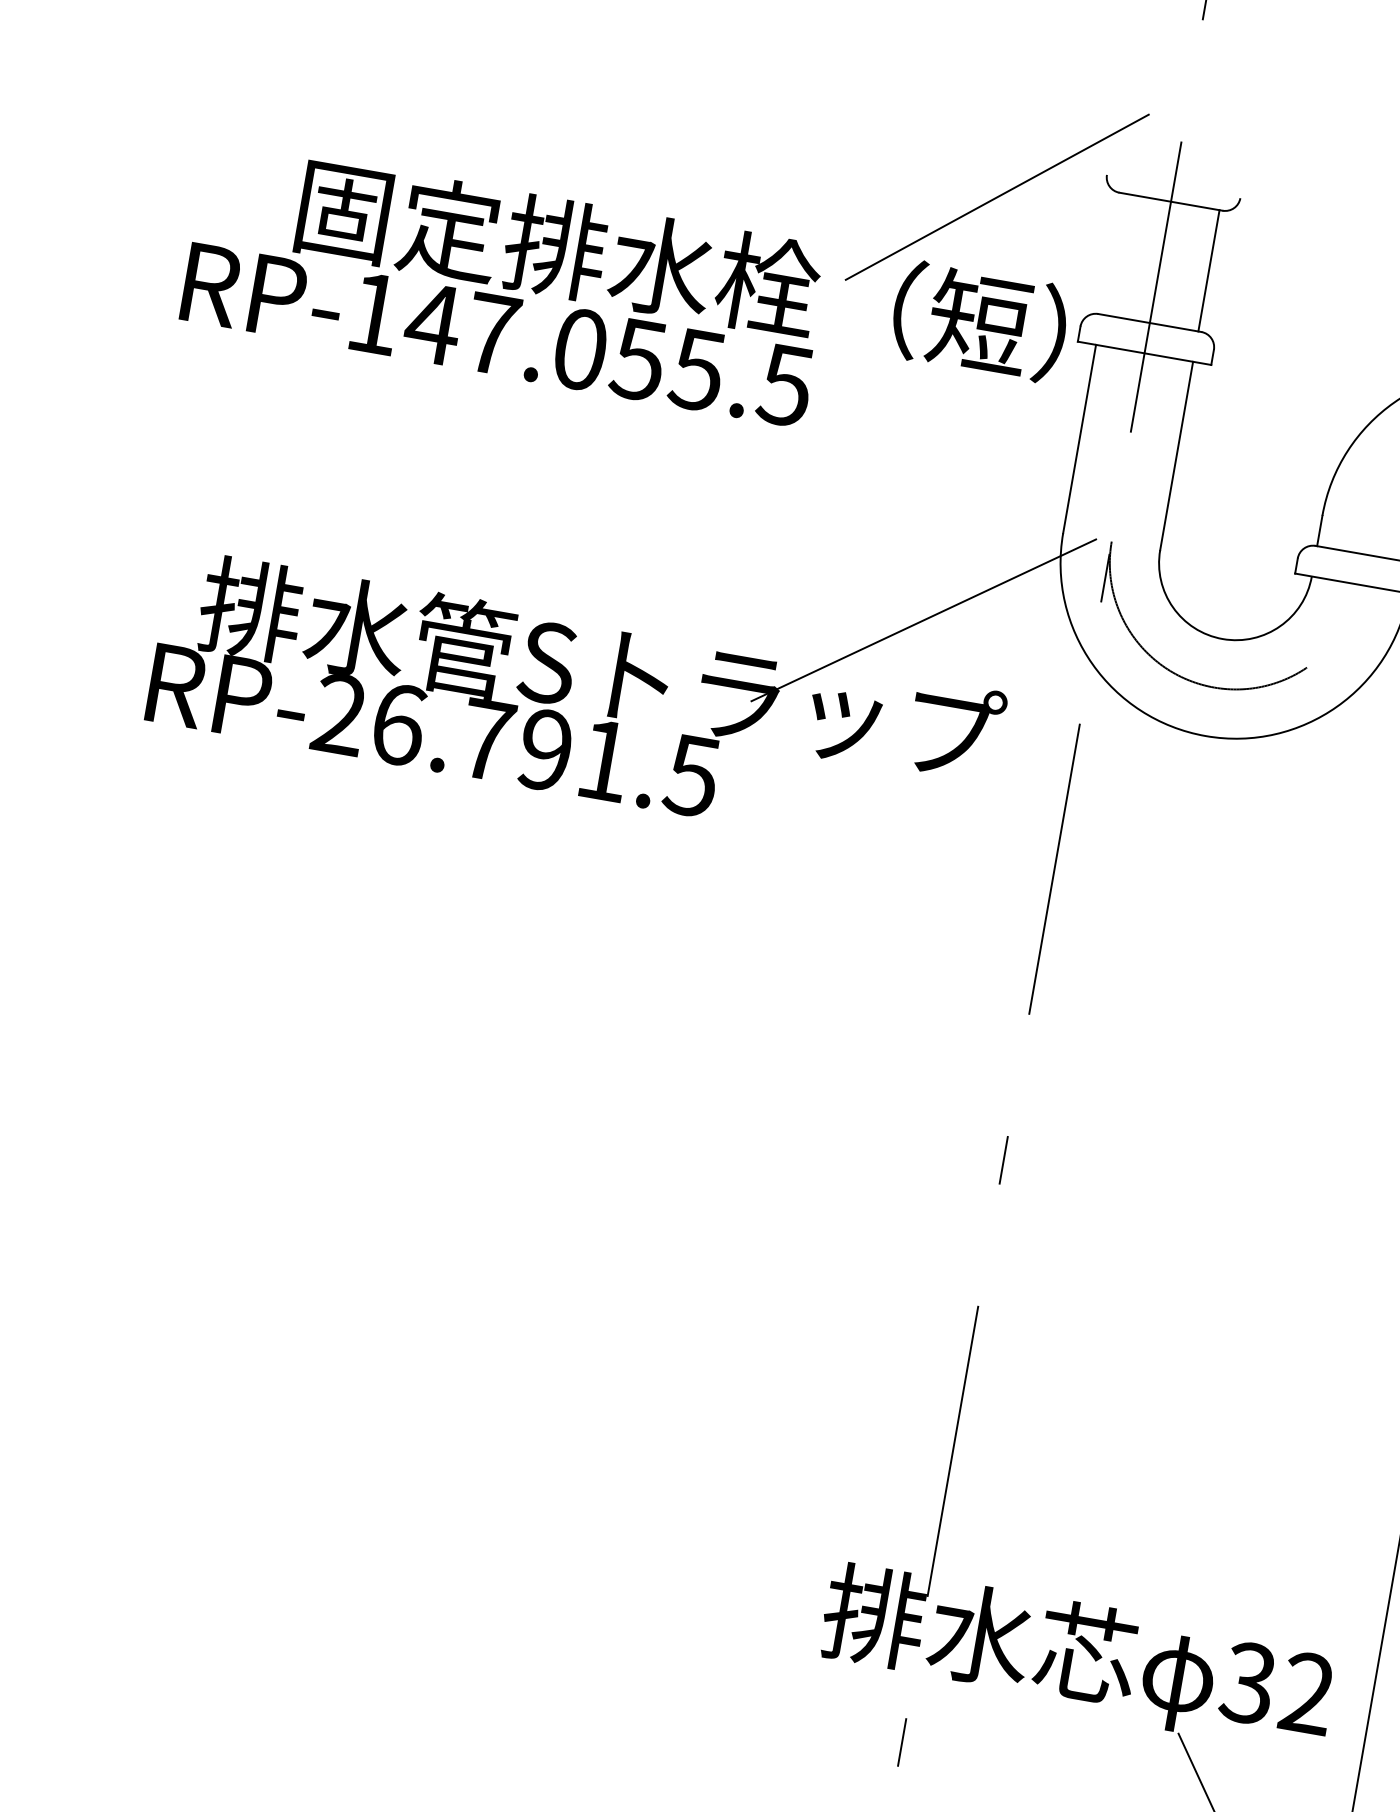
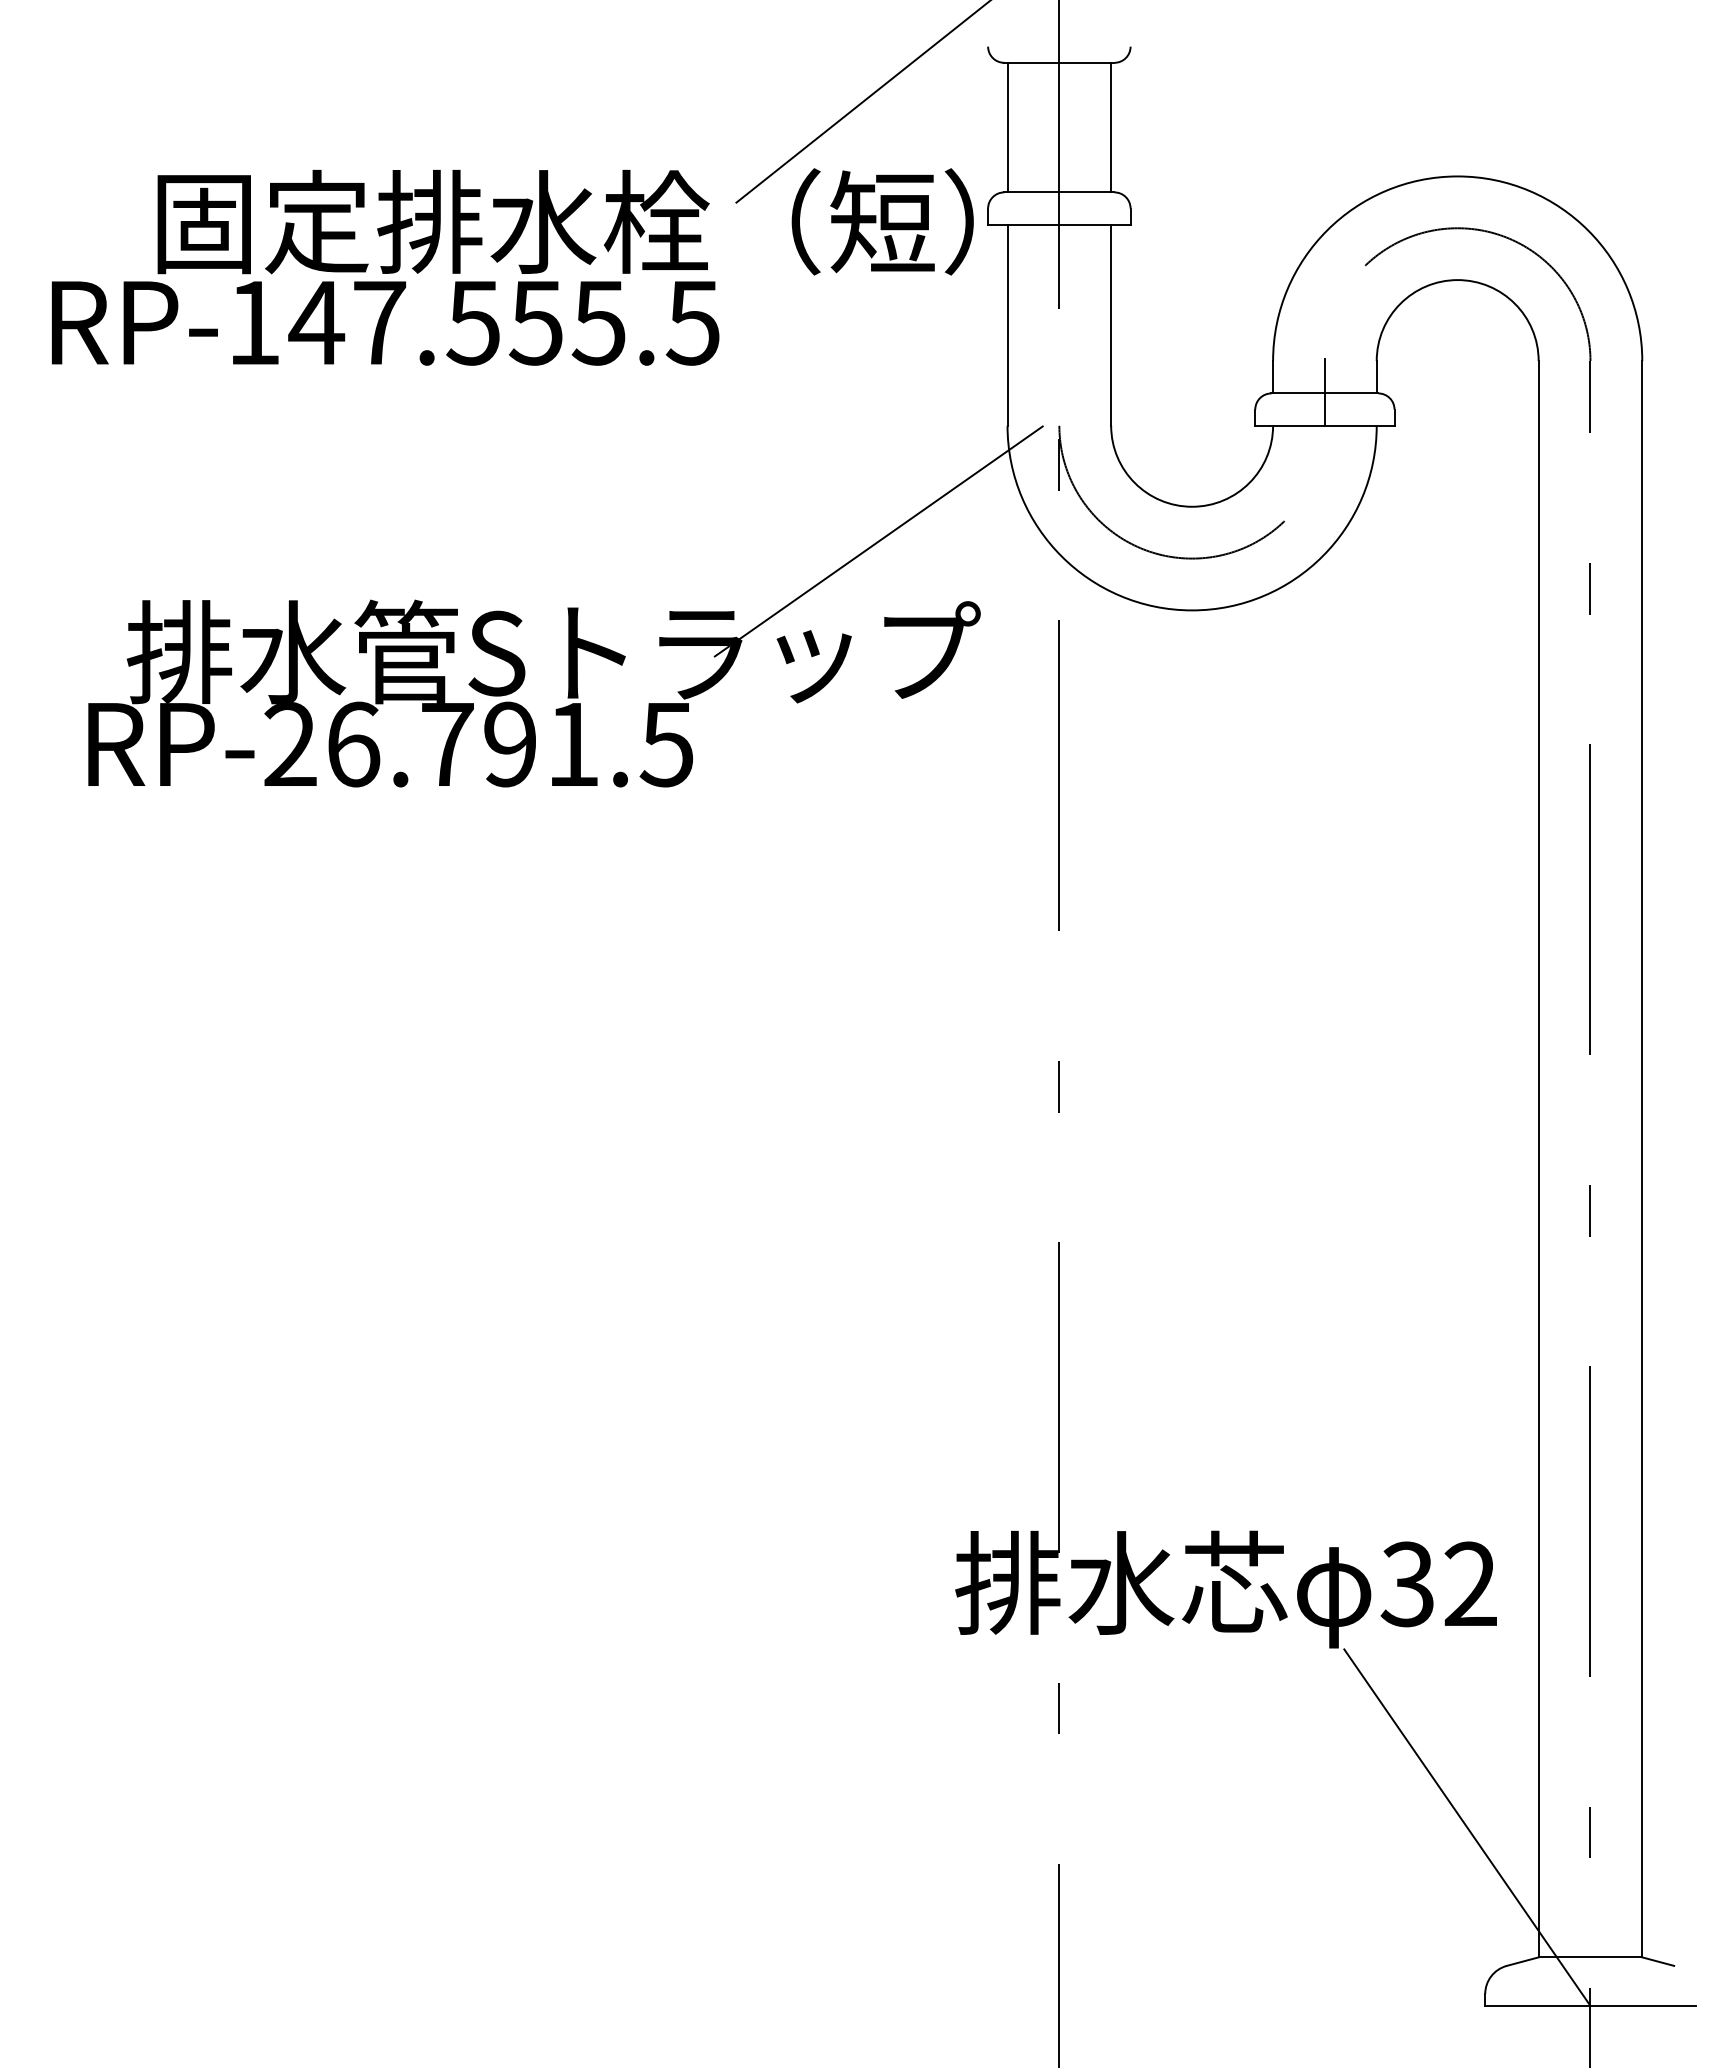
line: (1111, 253) -> (1007, 127), added
text: (580, 349) -> (473, 322), RP-147.055.5 -> RP-147.555.5
line: (1365, 552) -> (1324, 391), added

